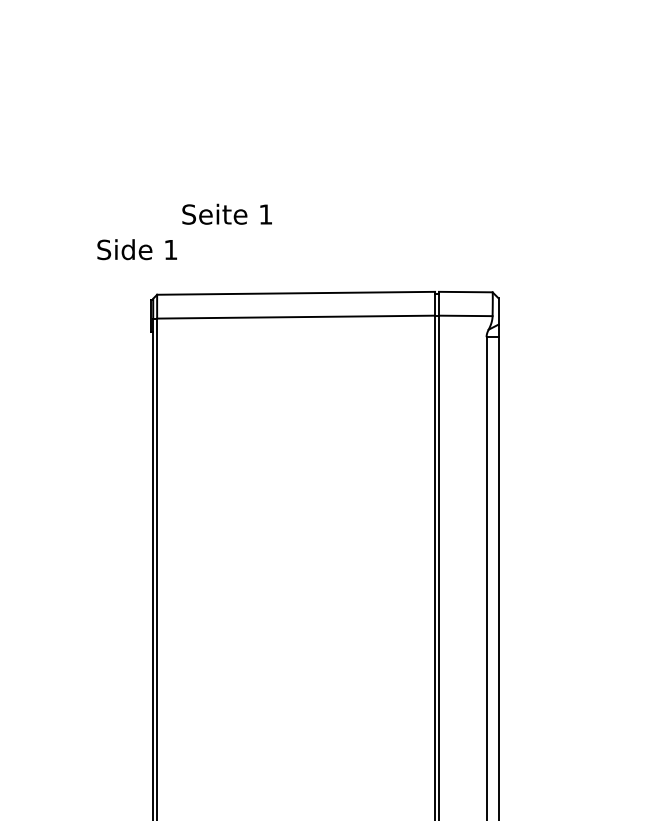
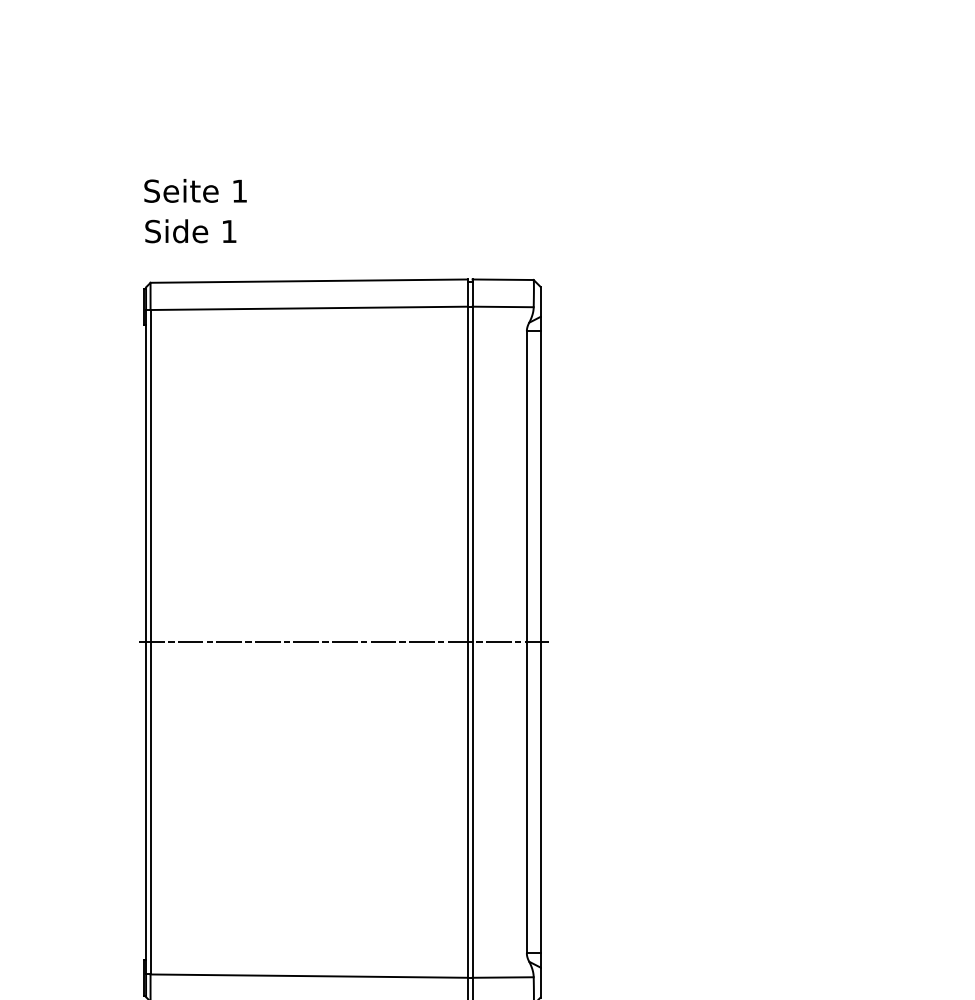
text: (227, 213) -> (195, 190), moved
text: (136, 249) -> (190, 231), moved
line: (326, 609) -> (343, 642), added

